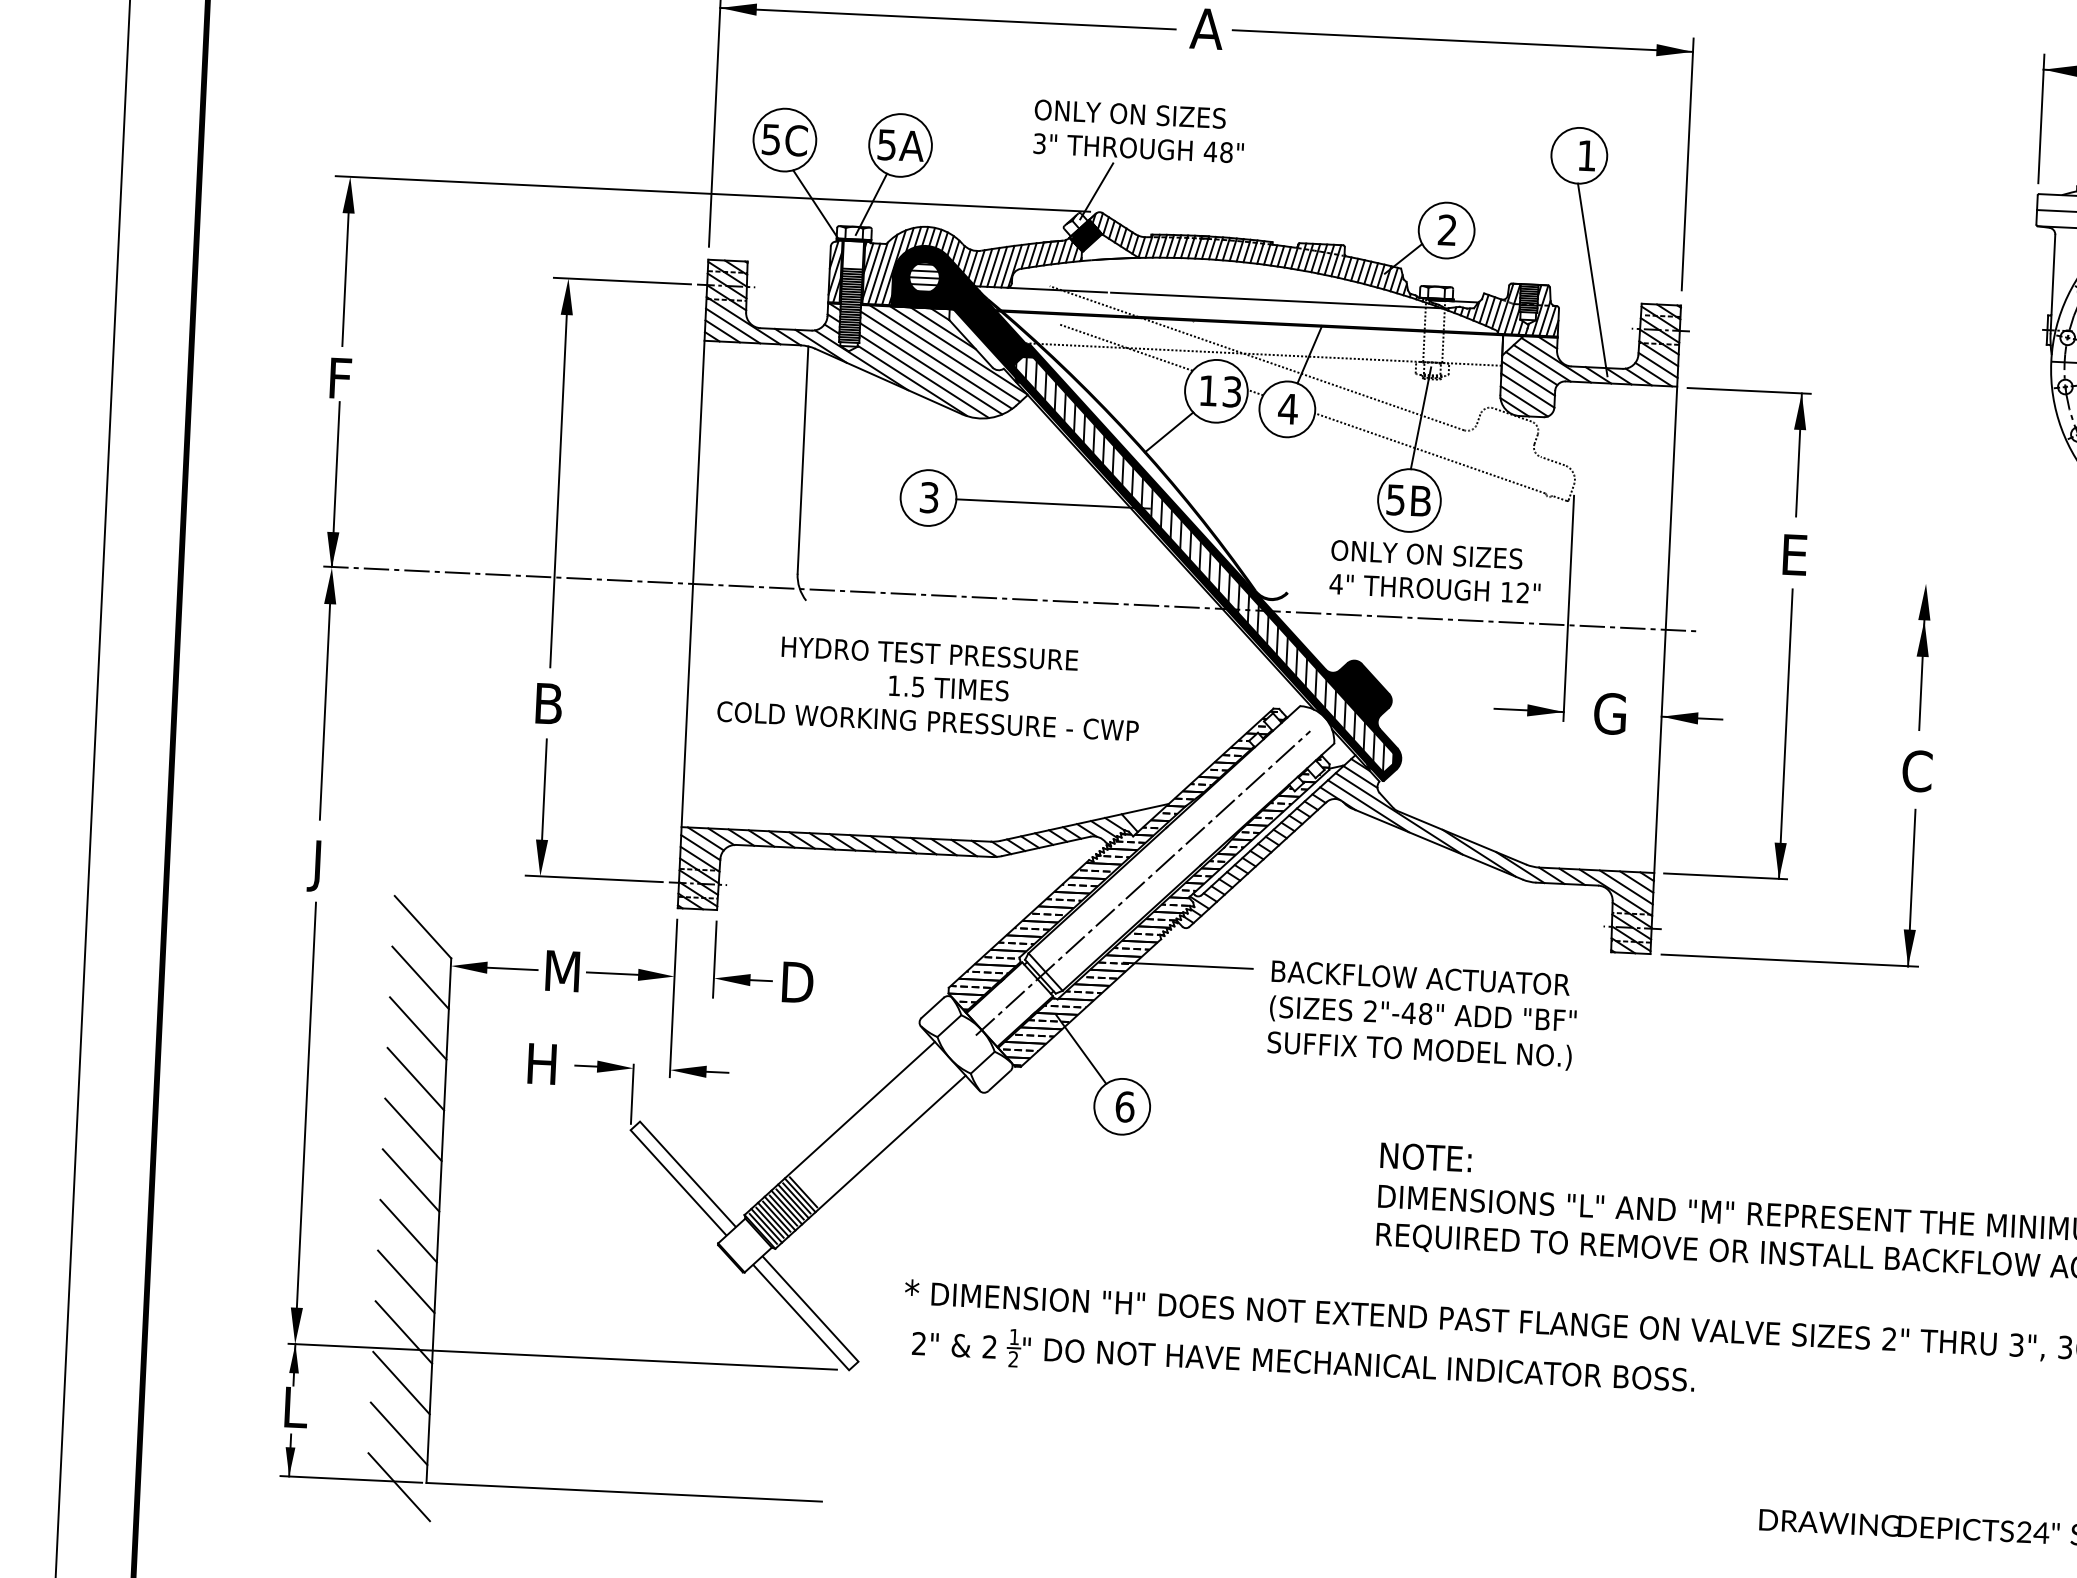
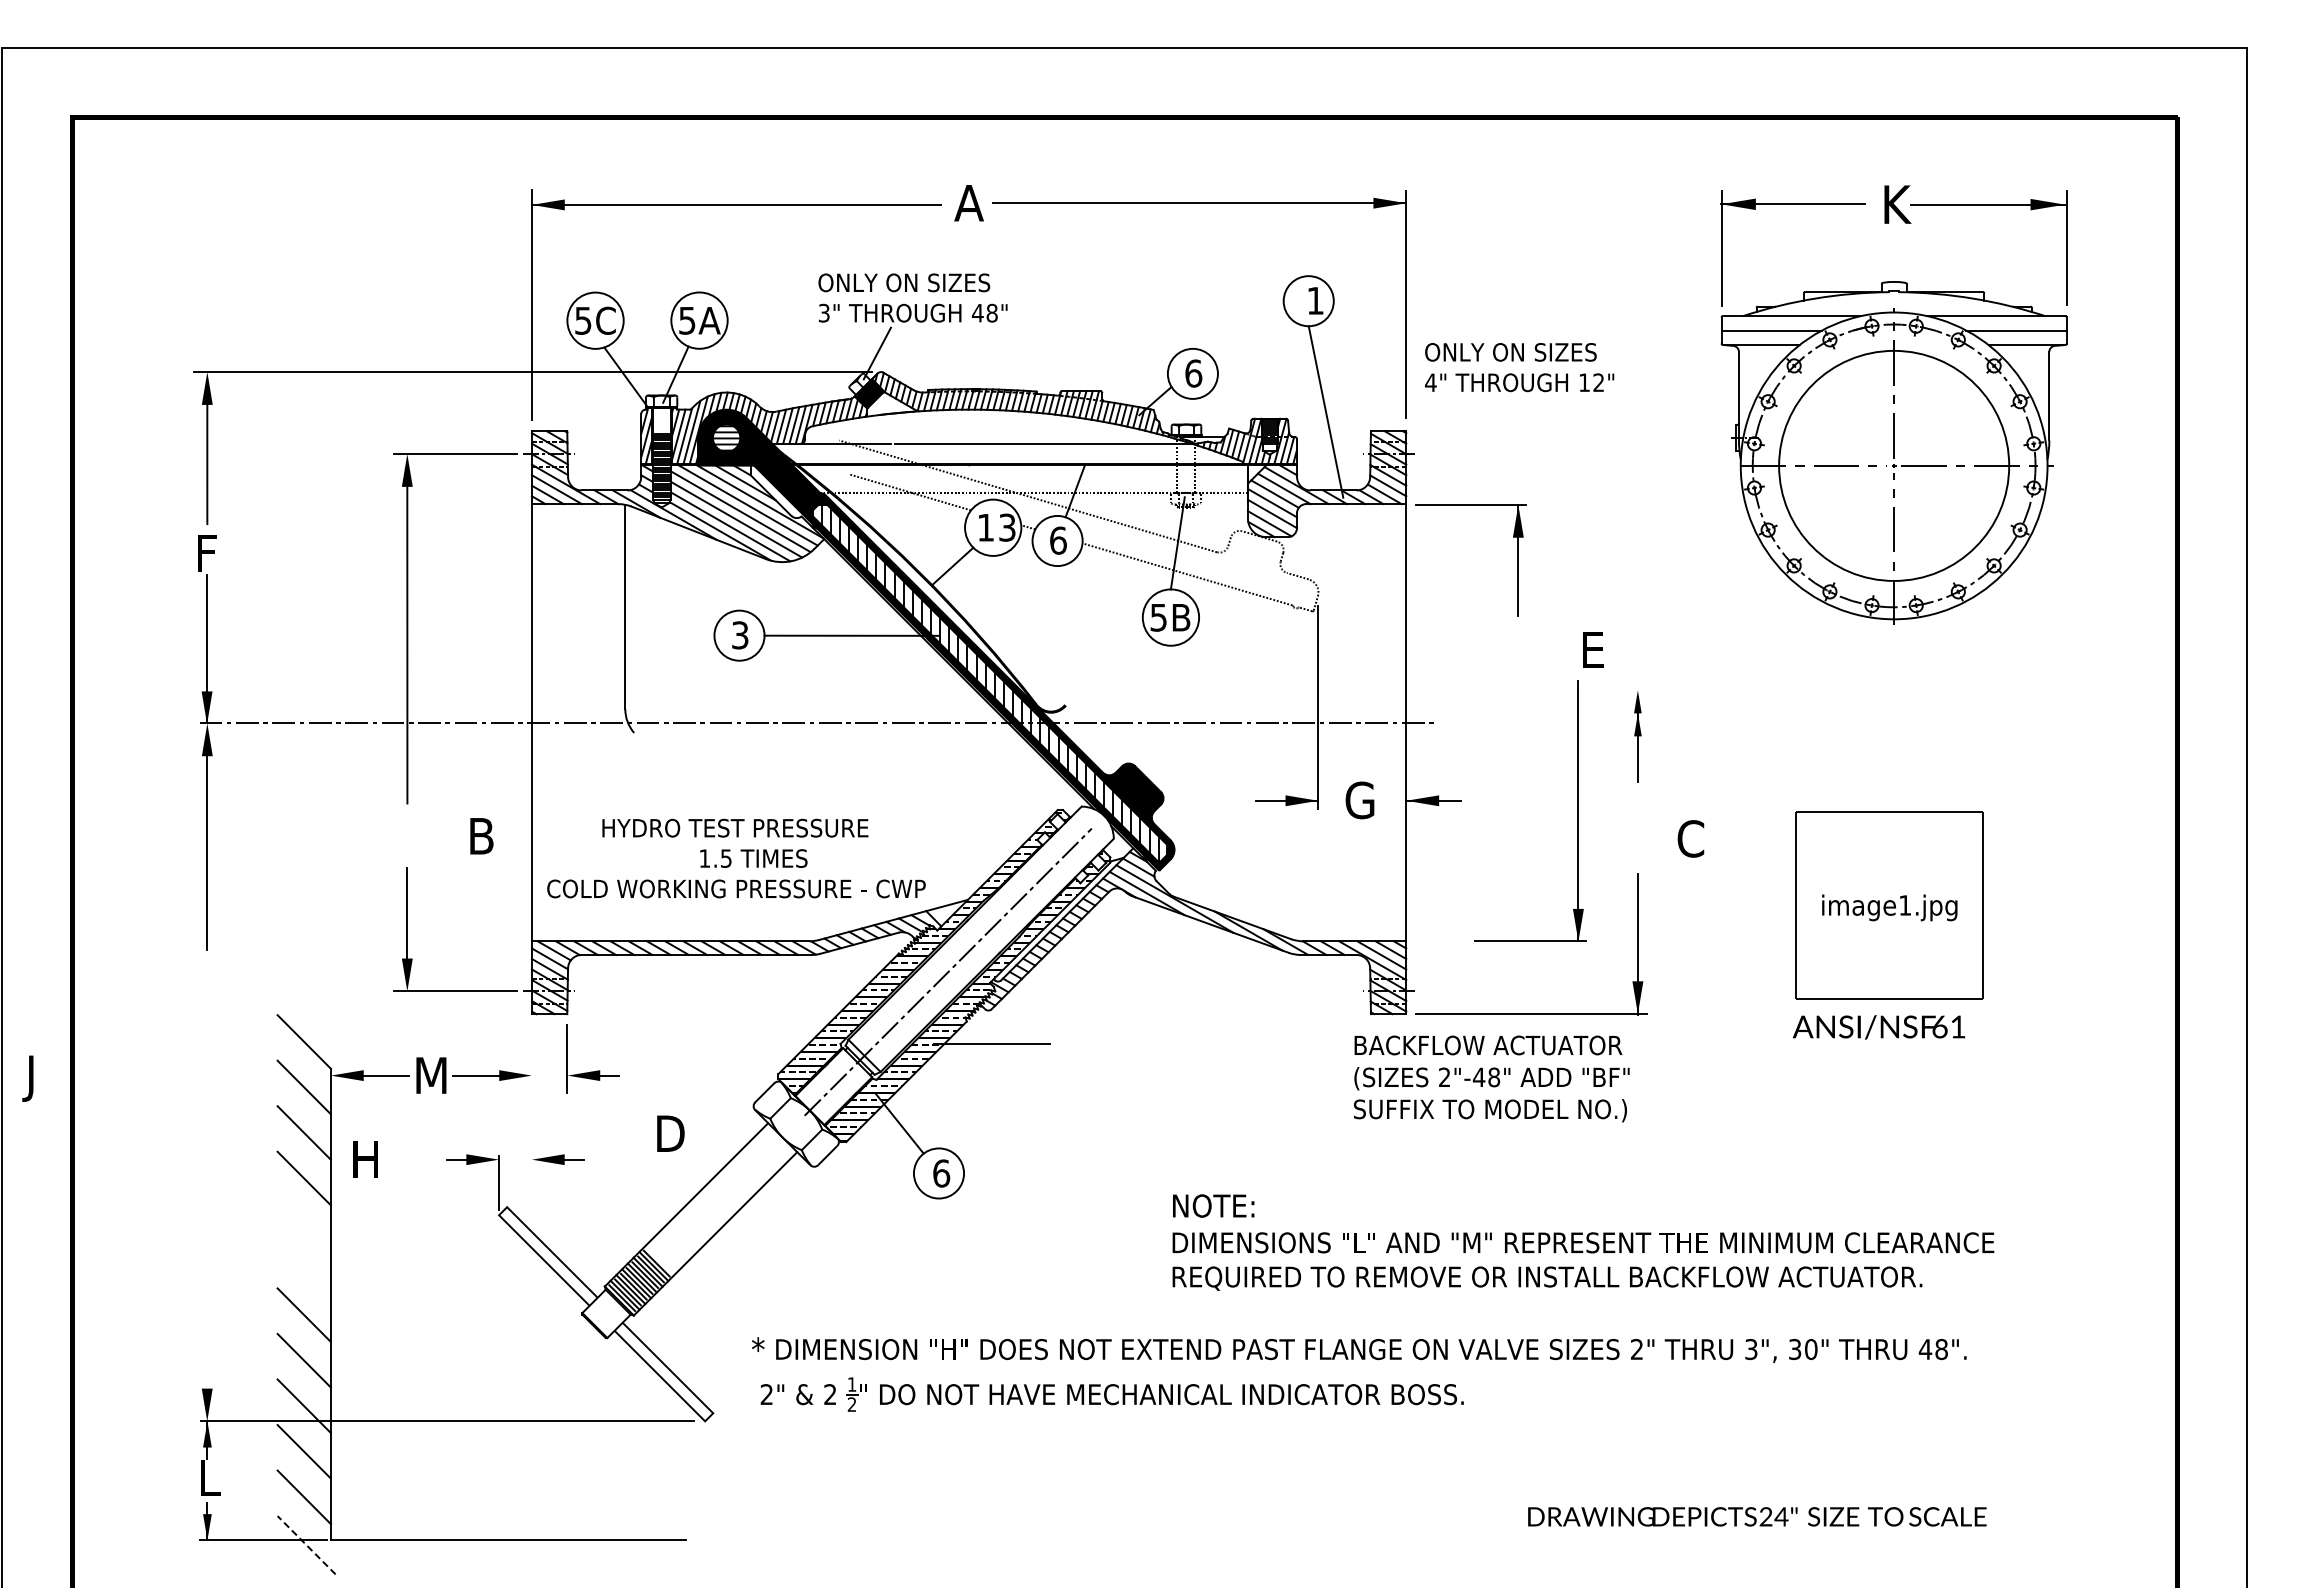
text: (1447, 230) -> (1193, 373), 2 -> 6
text: (1288, 408) -> (1058, 540), 4 -> 6
text: (1795, 554) -> (1593, 649), moved
text: (1435, 571) -> (1519, 367), moved
part: (1922, 657) -> (1637, 736), size x0.7
text: (929, 687) -> (736, 858), moved
text: (548, 704) -> (481, 836), moved
part: (1784, 733) -> (1577, 810), moved
text: (1916, 770) -> (1690, 838), moved
text: (313, 865) -> (27, 1078), moved
text: (797, 982) -> (670, 1133), moved
line: (673, 998) -> (531, 1095), removed
text: (1422, 1015) -> (1491, 1078), moved
text: (541, 1063) -> (365, 1159), moved
line: (306, 1108) -> (207, 1209), removed
line: (412, 1129) -> (303, 1223), removed
line: (410, 1180) -> (303, 1269), removed
line: (399, 1486) -> (306, 1544), solid -> dashed

